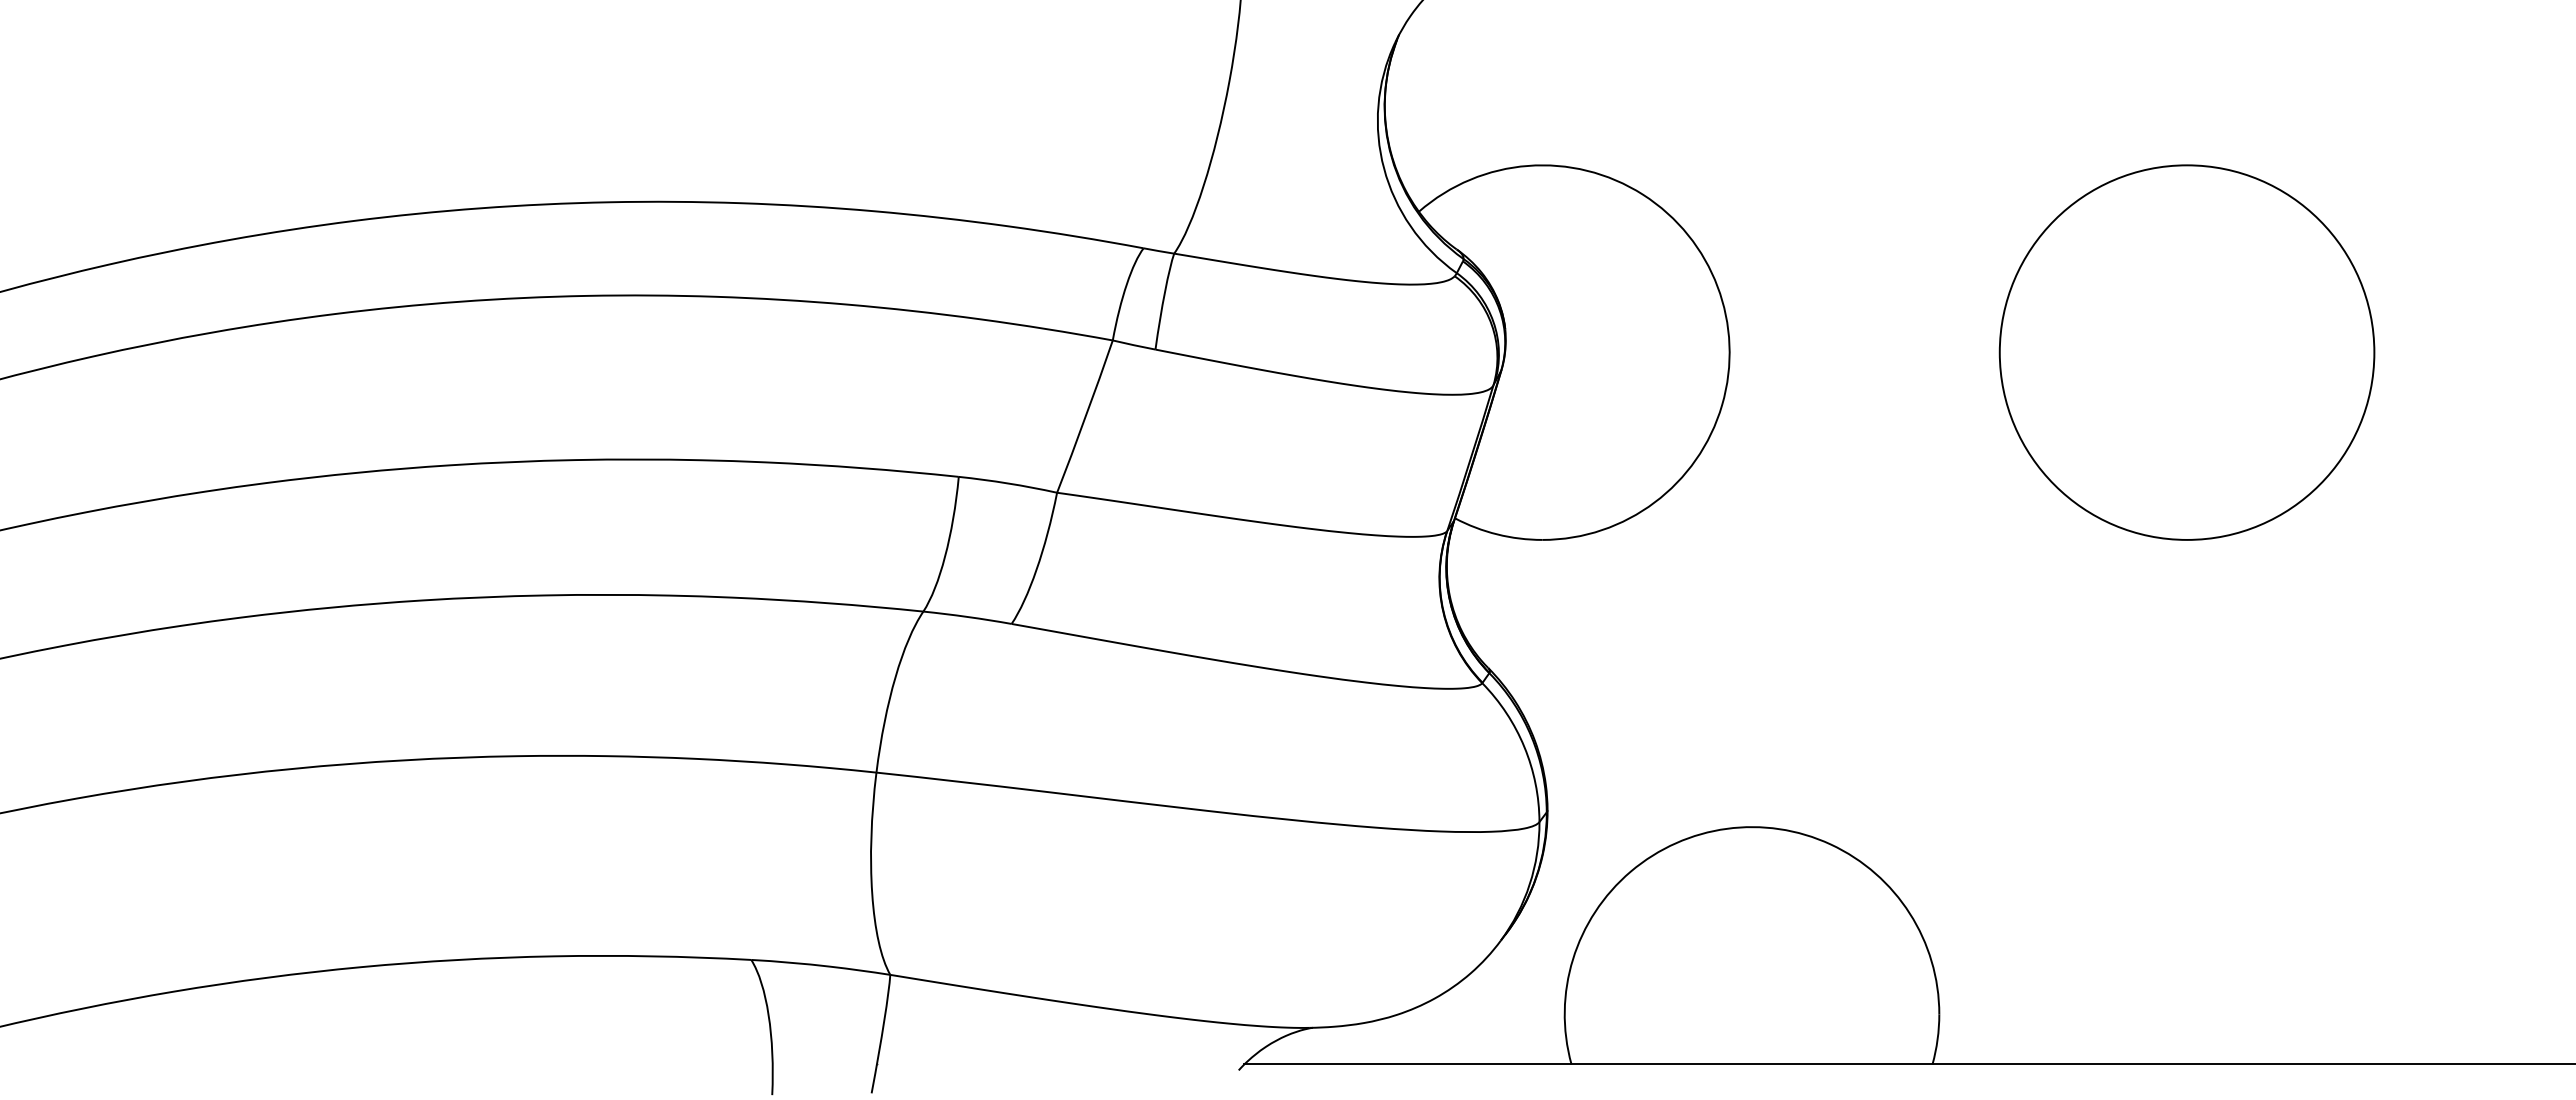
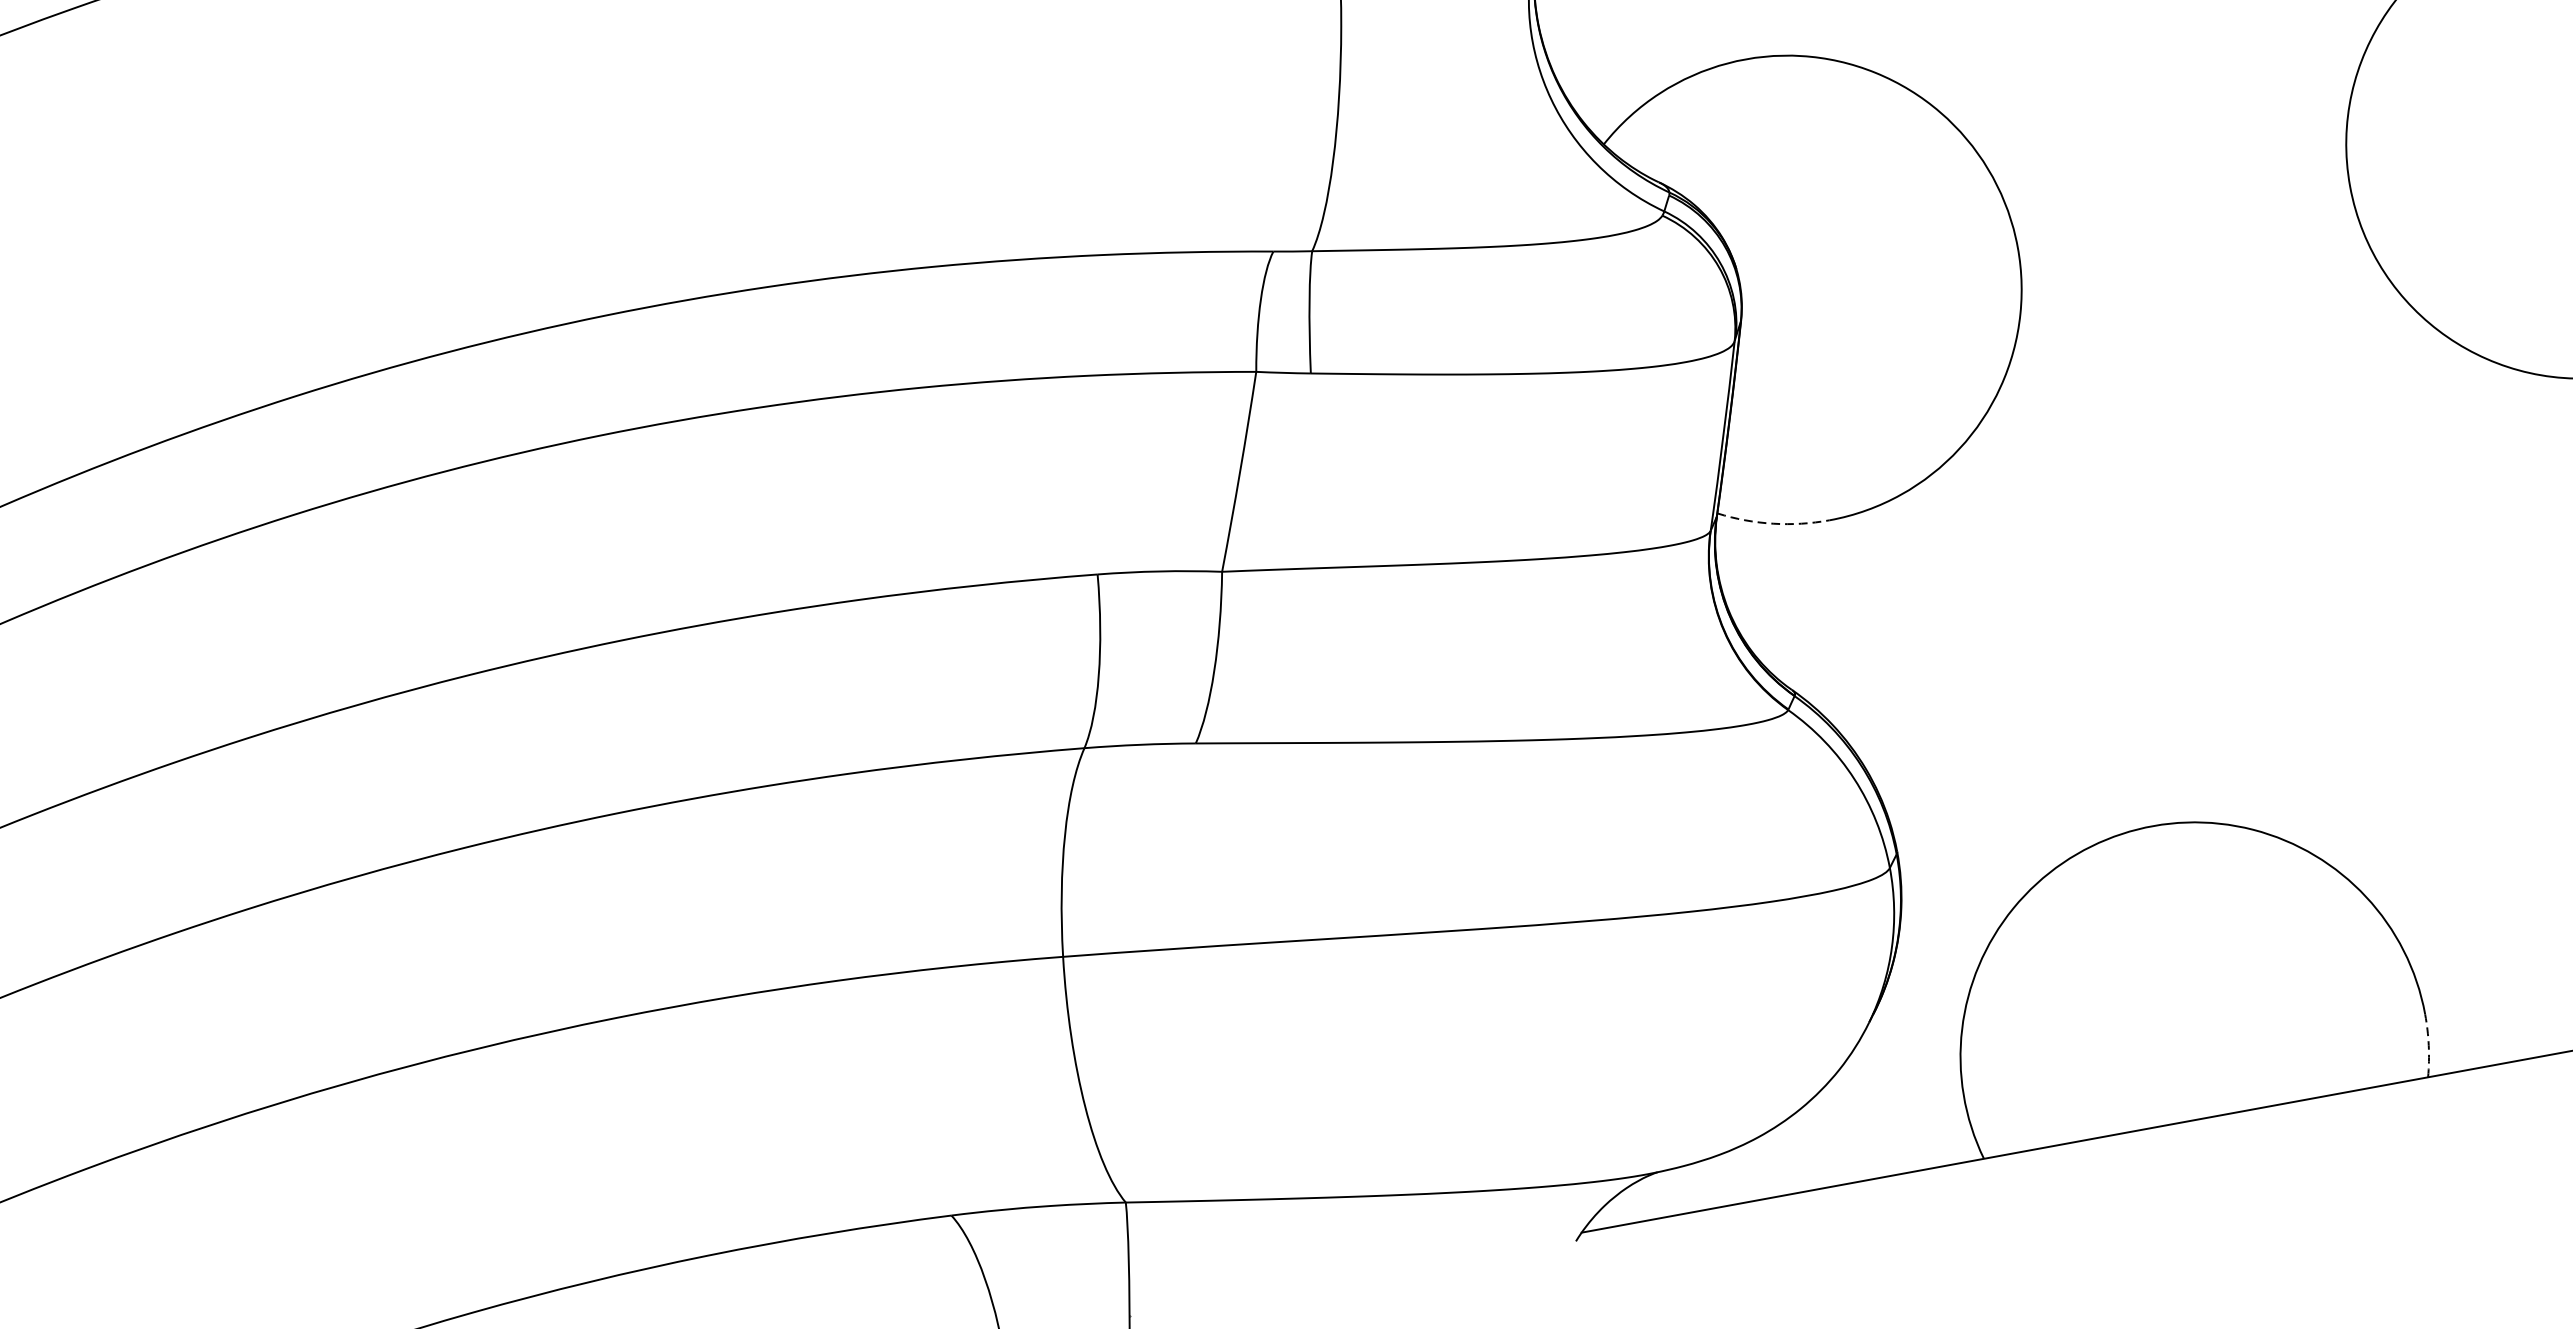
arc: (1497, 534) -> (1773, 523), solid -> dashed
arc: (1937, 1039) -> (2428, 1045), solid -> dashed

